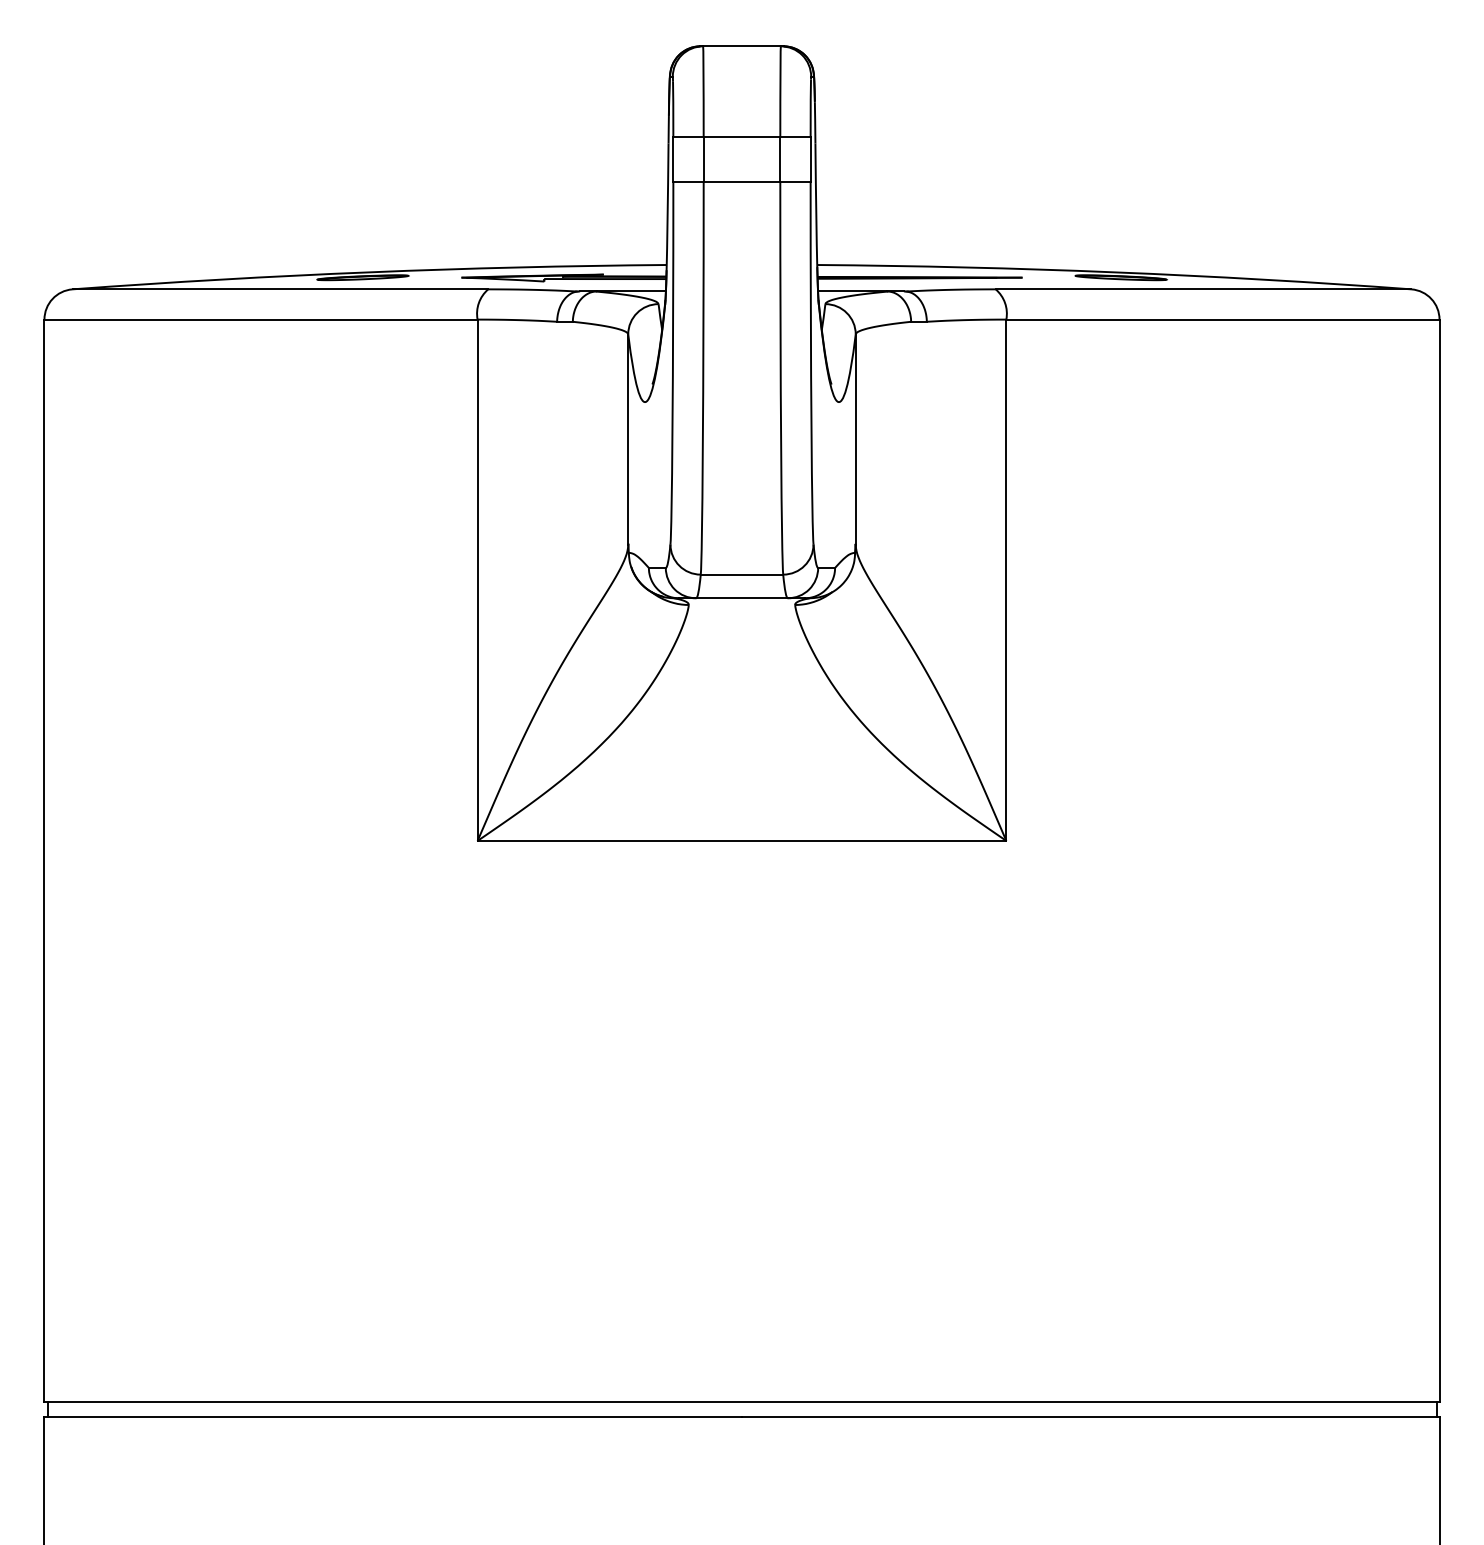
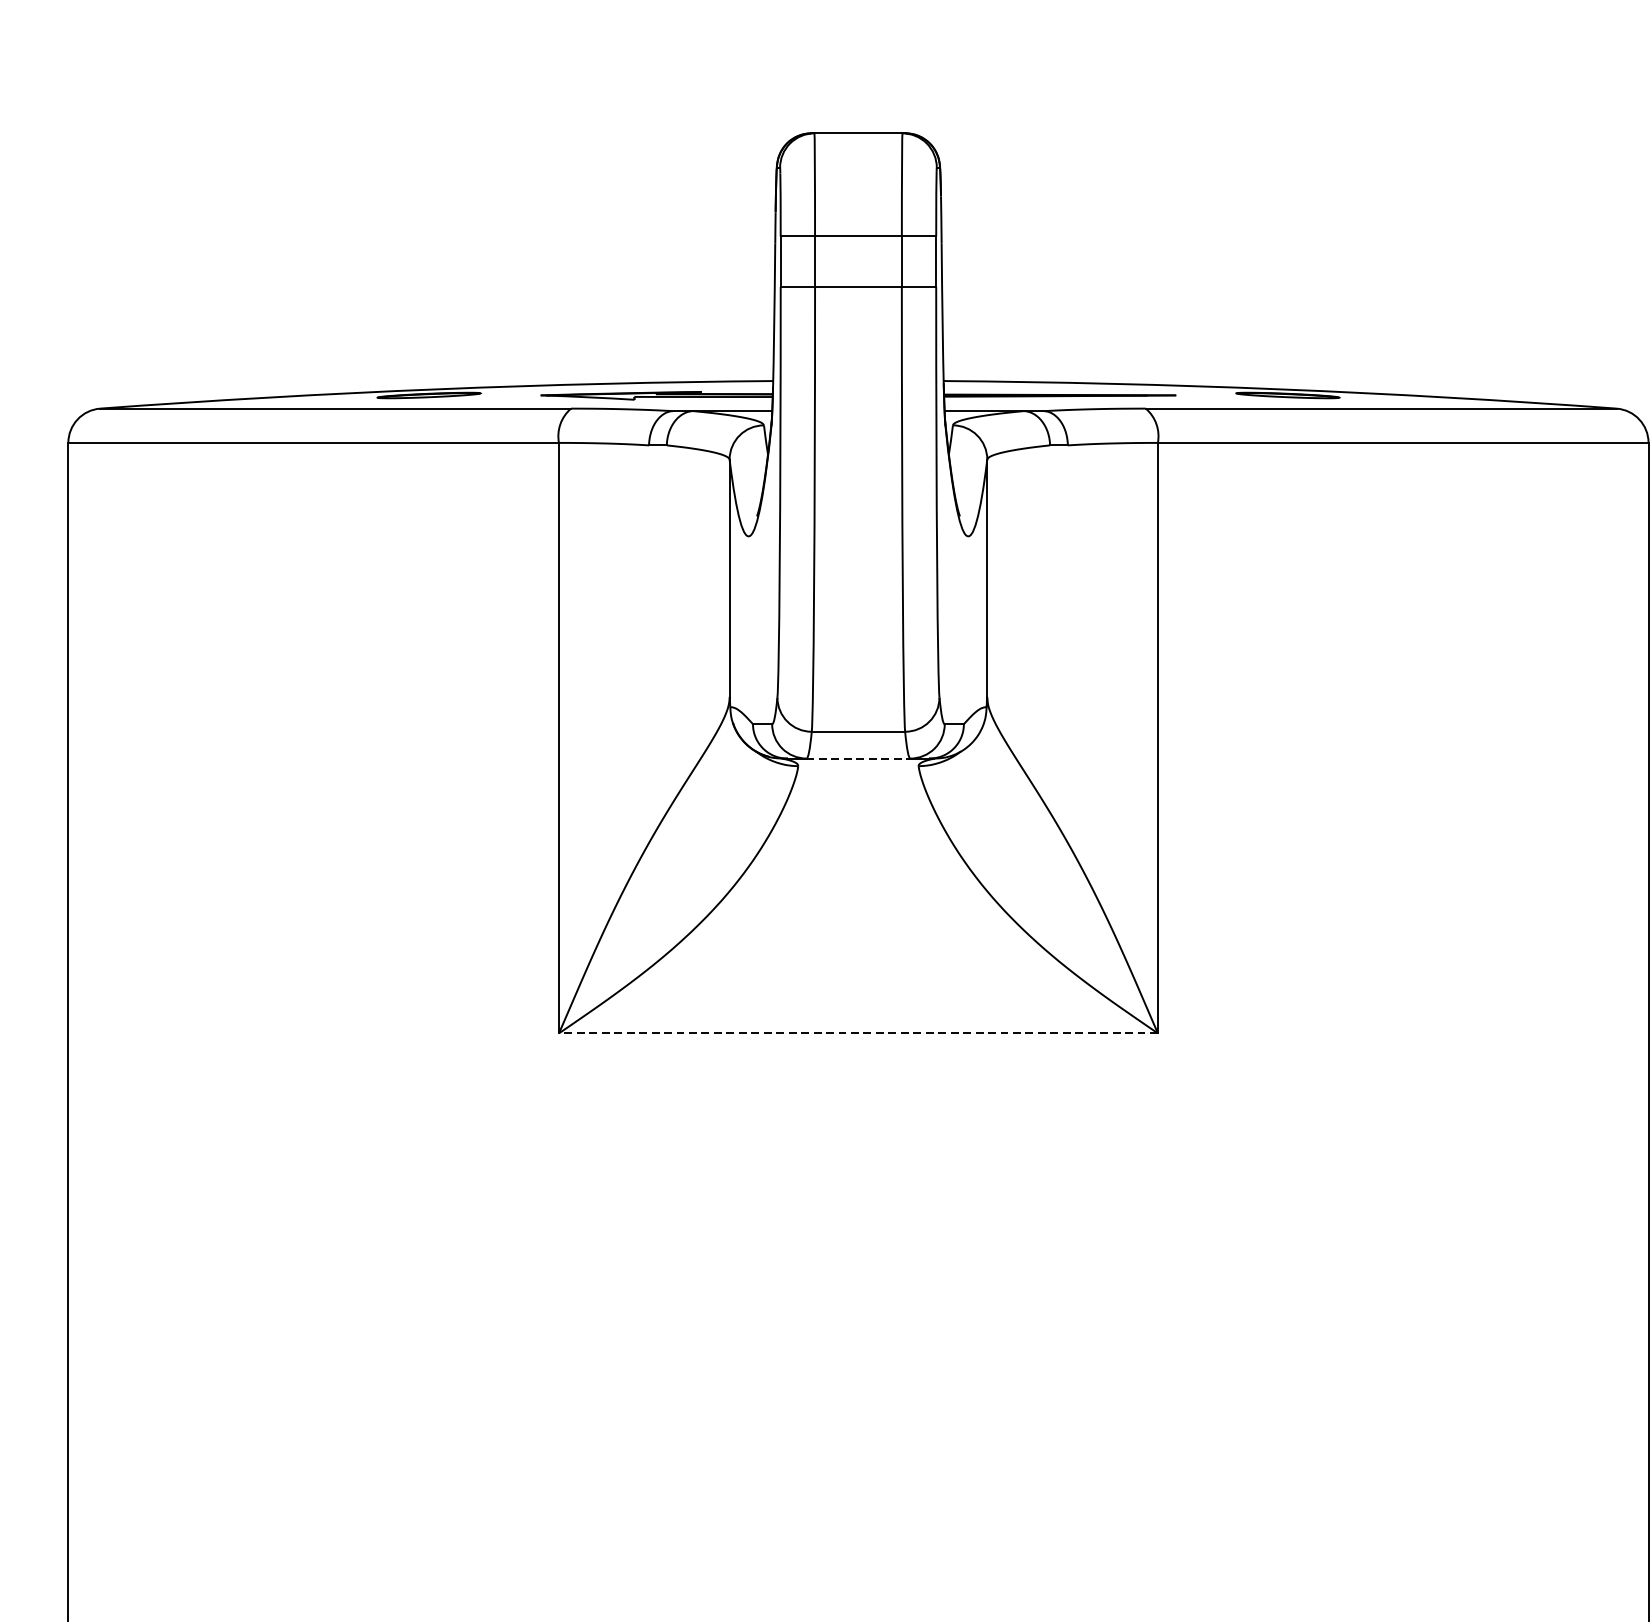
line: (742, 598) -> (859, 758), solid -> dashed
line: (741, 840) -> (857, 1032), solid -> dashed

